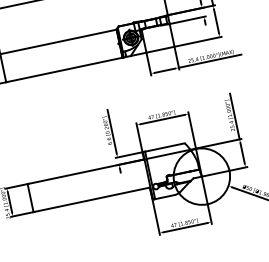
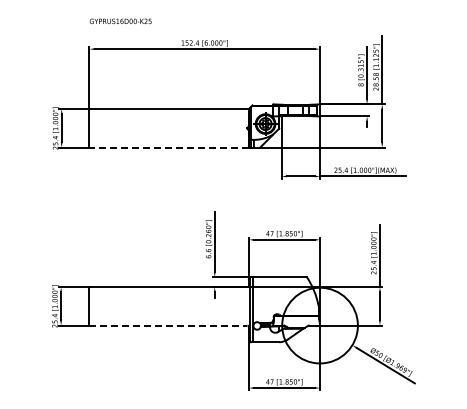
line: (64, 69) -> (169, 147), solid -> dashed
line: (91, 199) -> (168, 325), solid -> dashed

